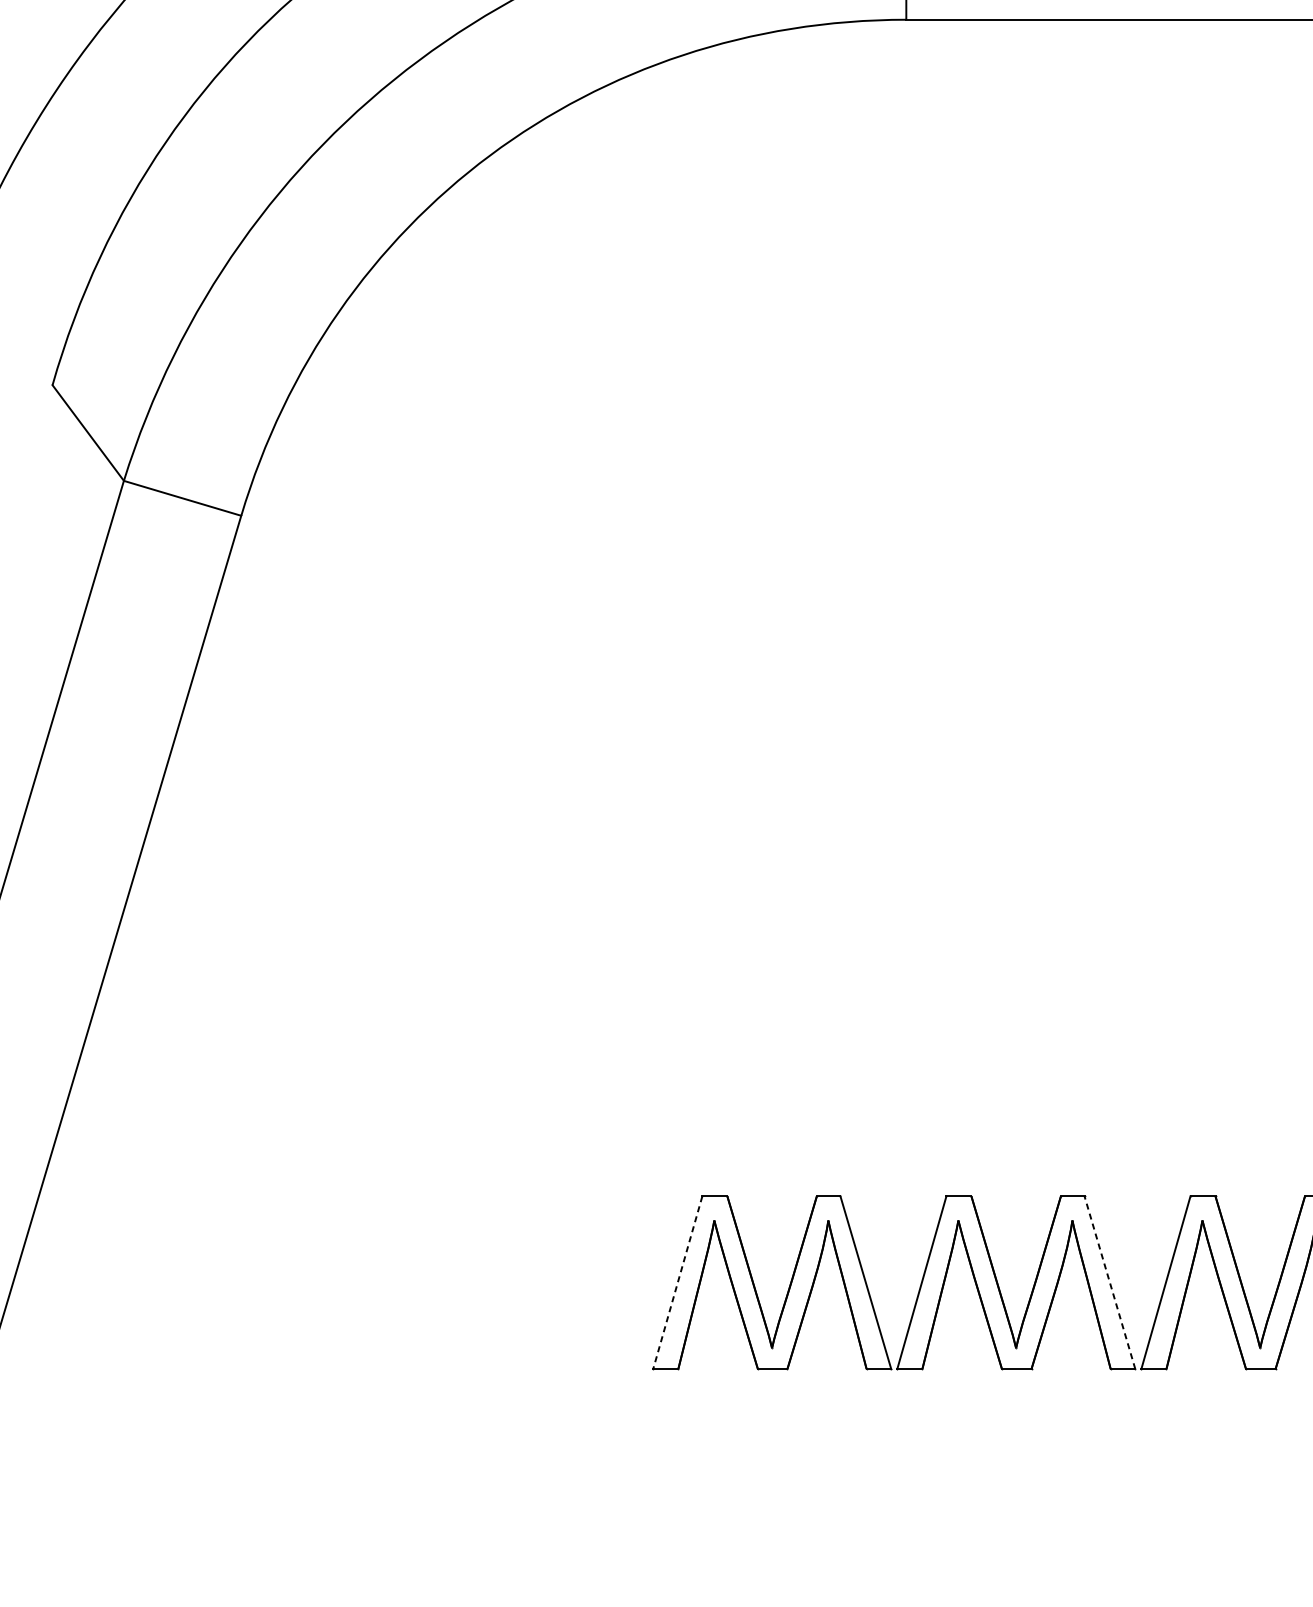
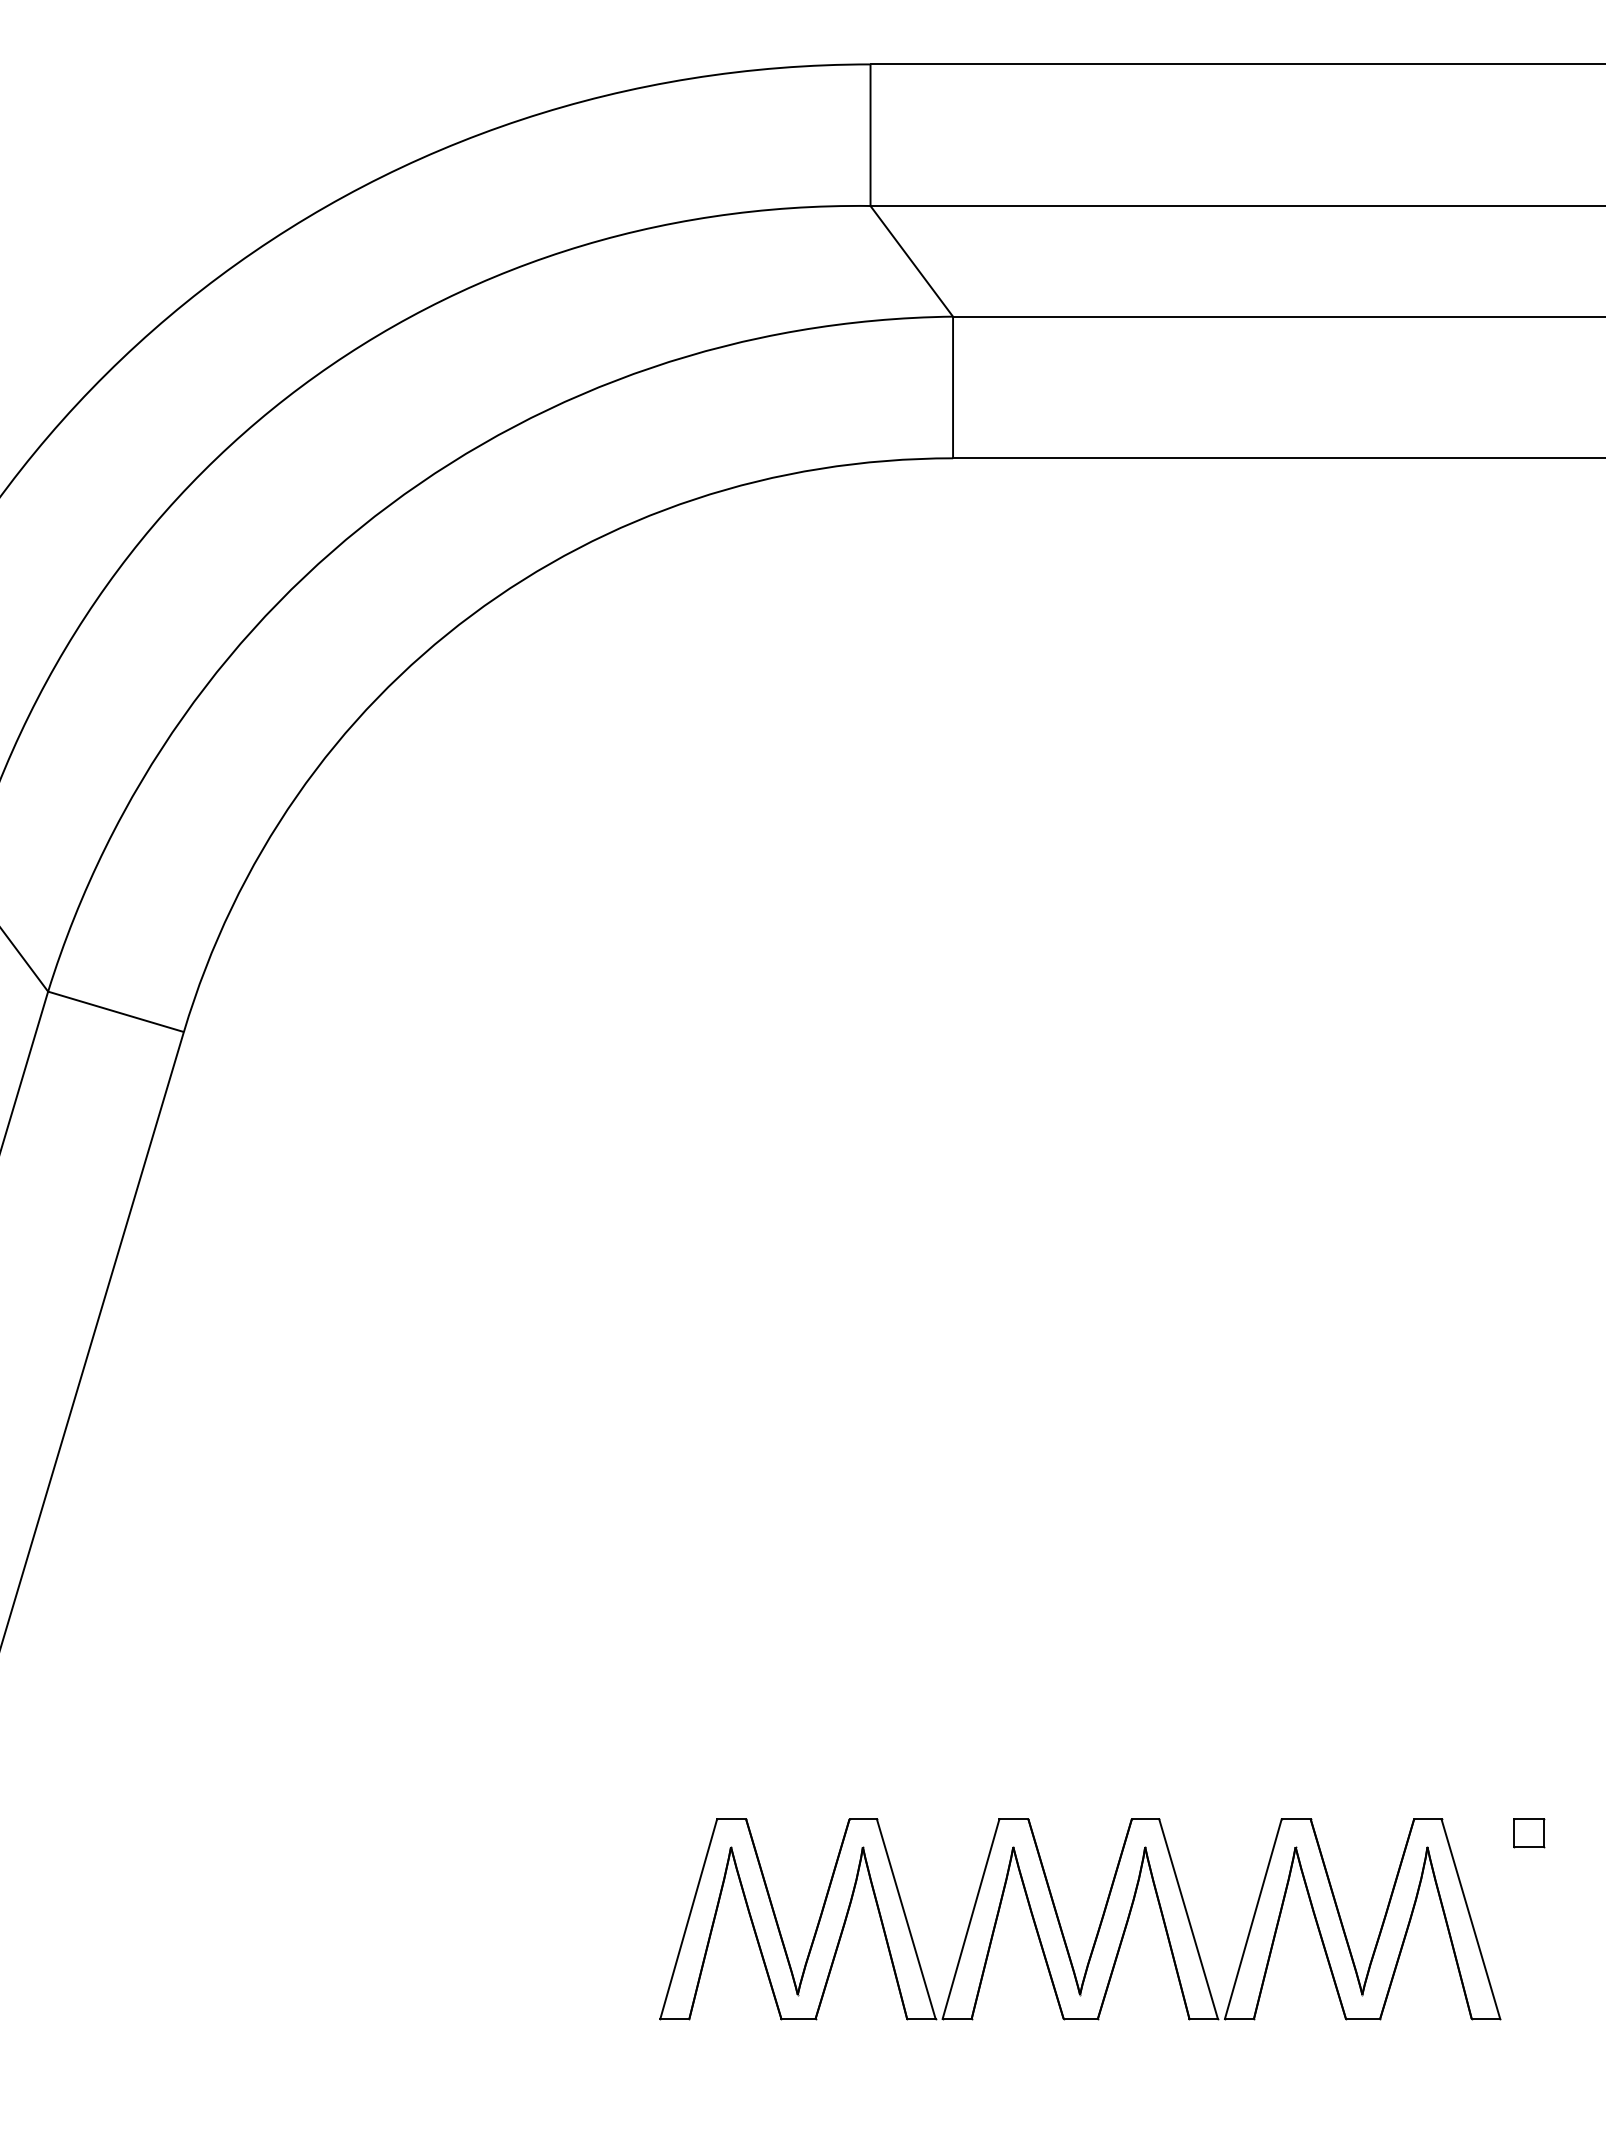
line: (1109, 1282) -> (1188, 1918), dashed -> solid
line: (677, 1283) -> (688, 1919), dashed -> solid

